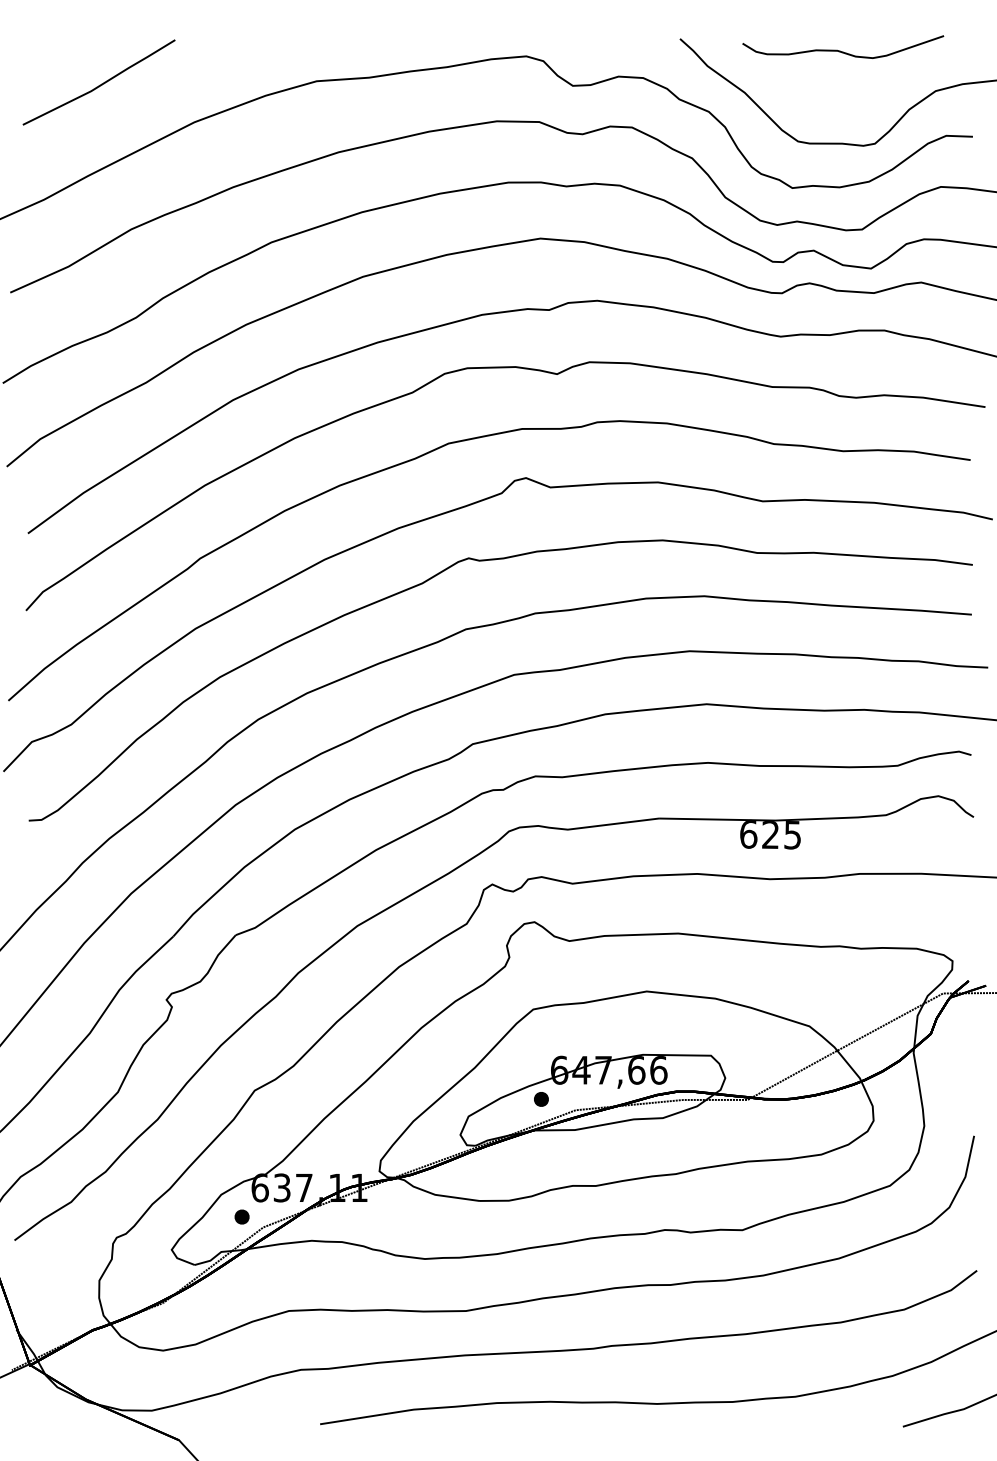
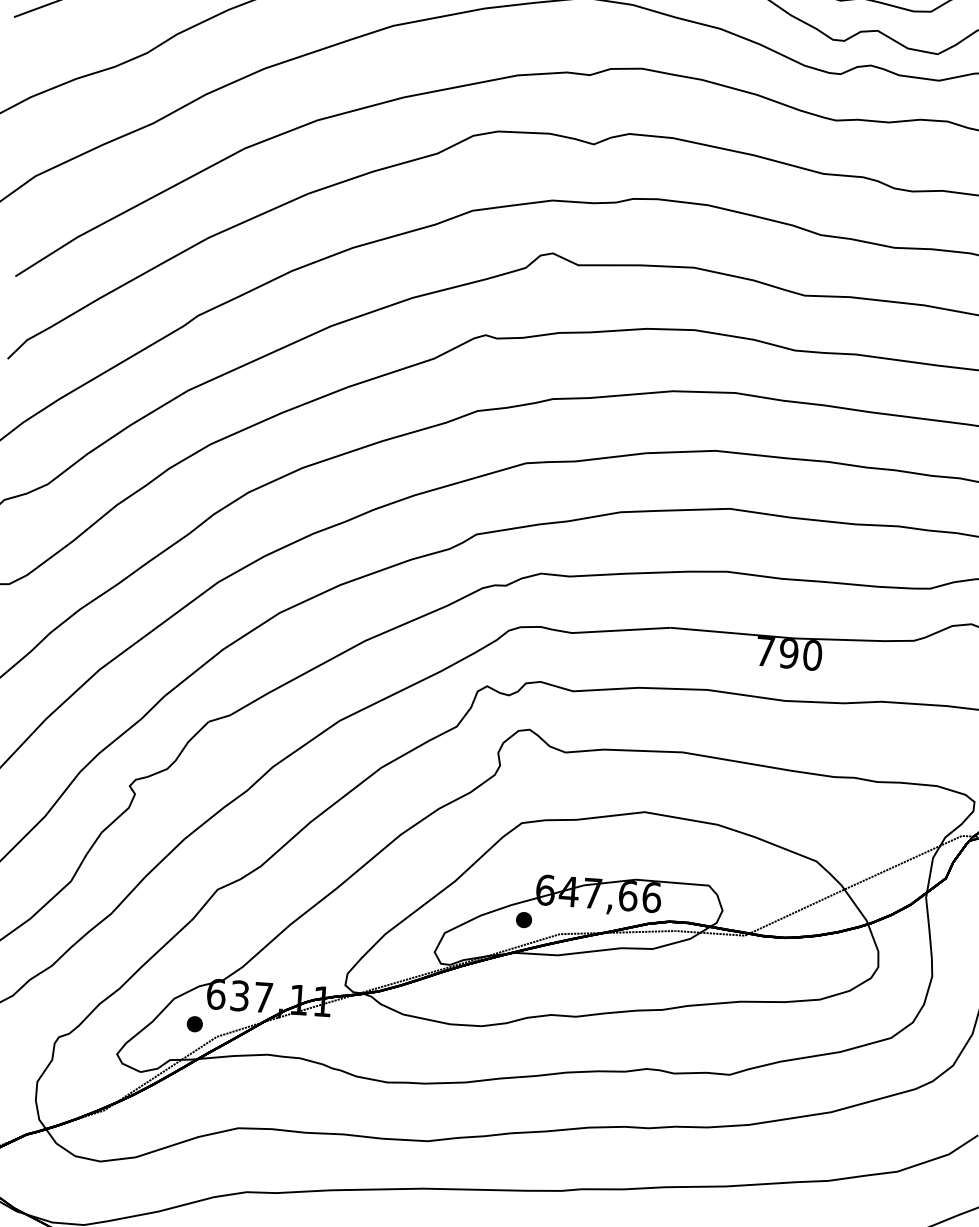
text: (770, 835) -> (788, 654), 625 -> 790

